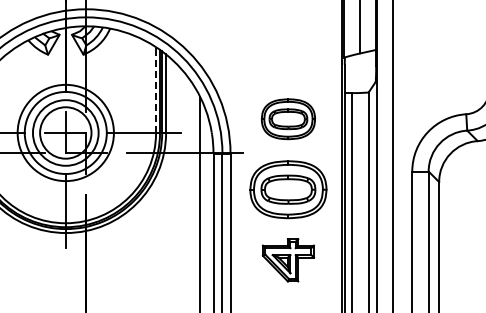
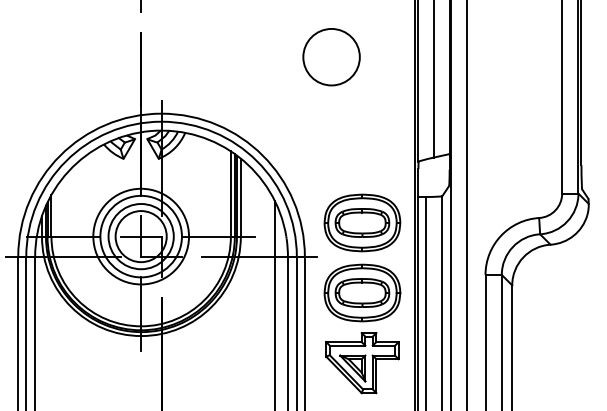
line: (155, 89) -> (230, 193), dashed -> solid
part: (288, 118) -> (362, 222), size x1.43
part: (288, 260) -> (362, 363), size x1.43

